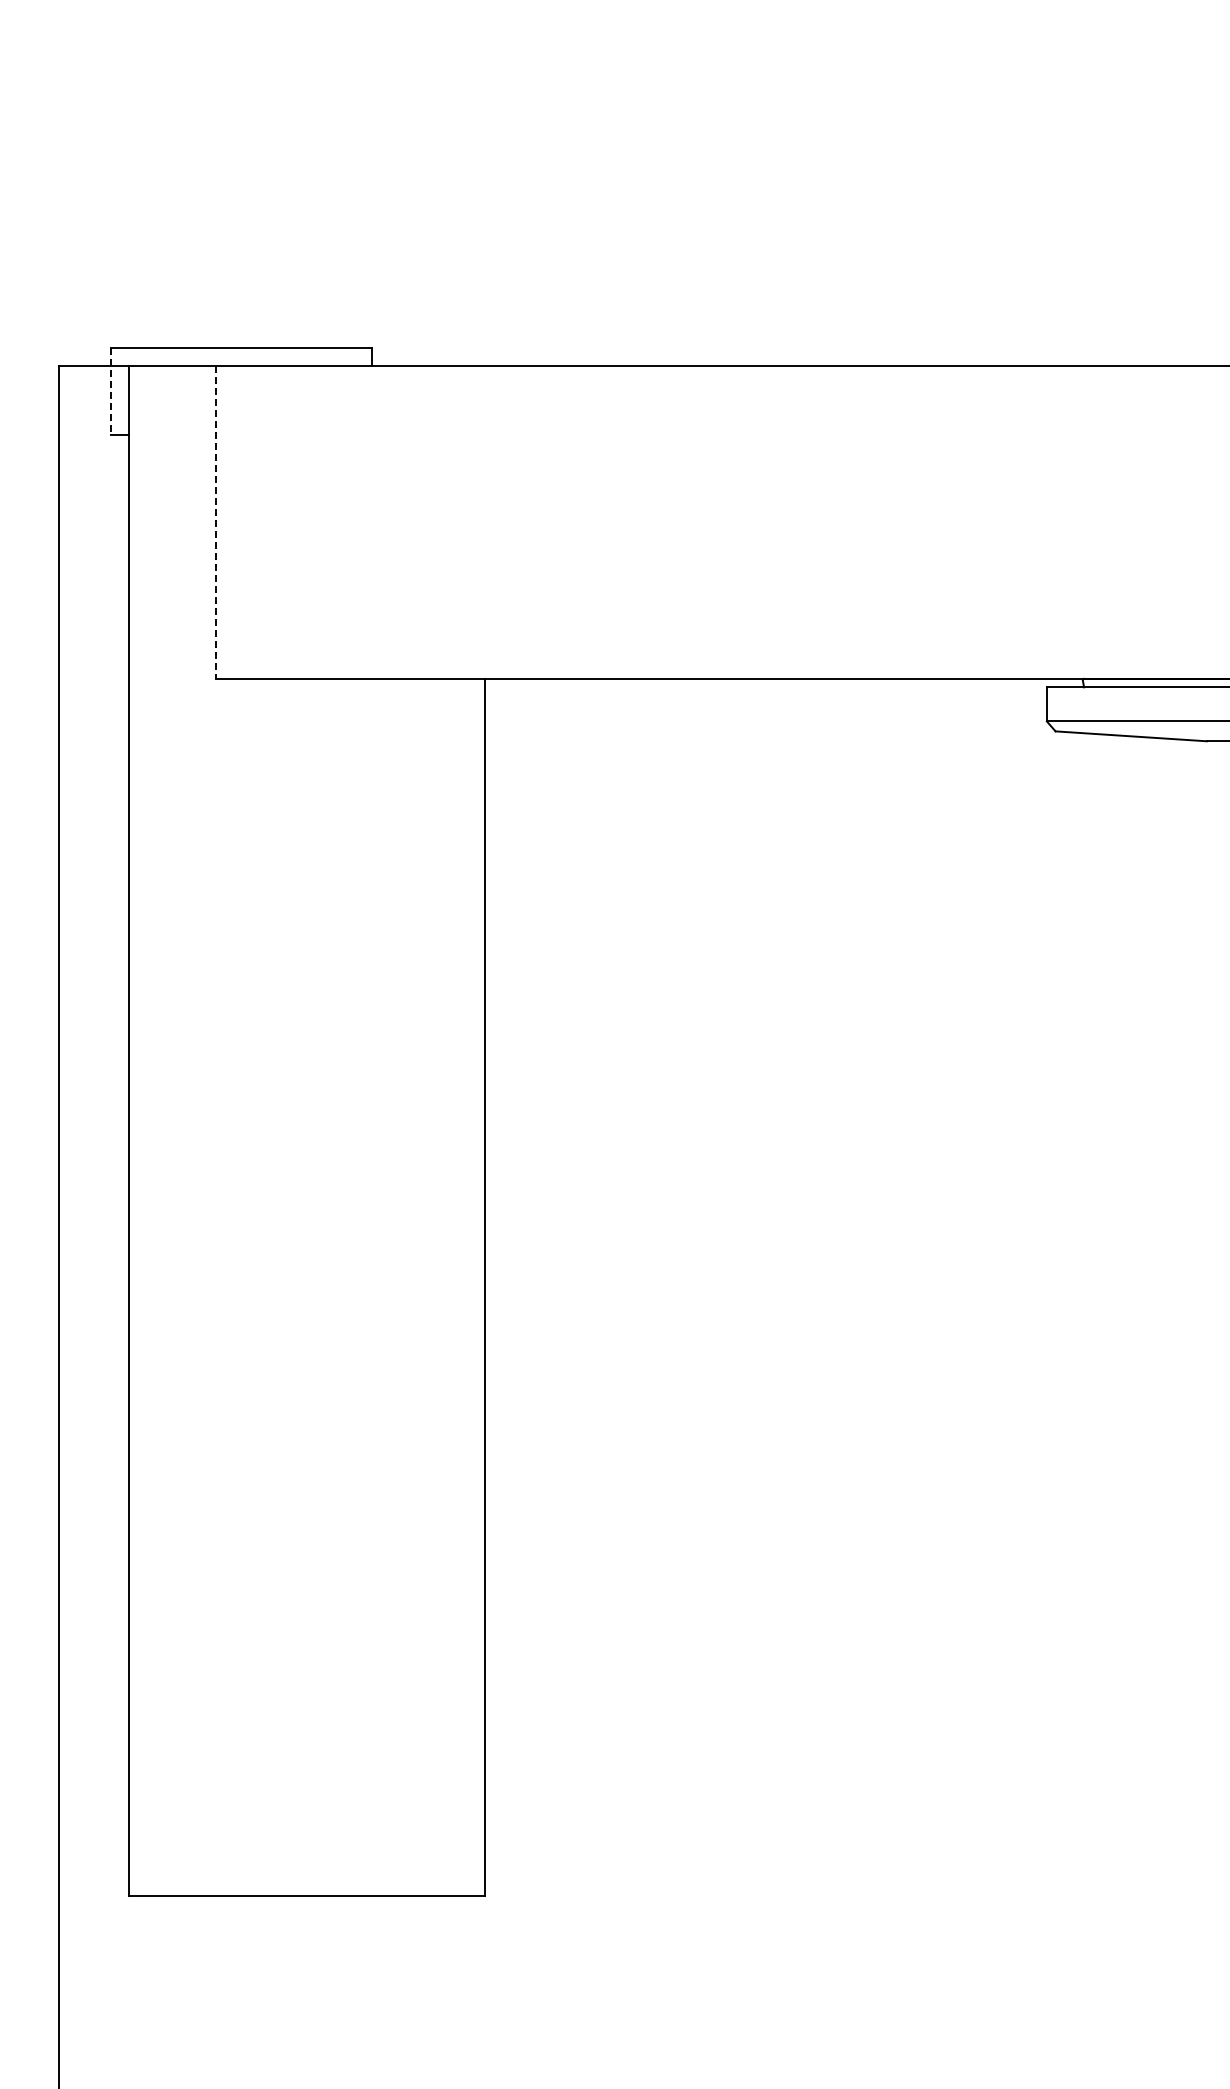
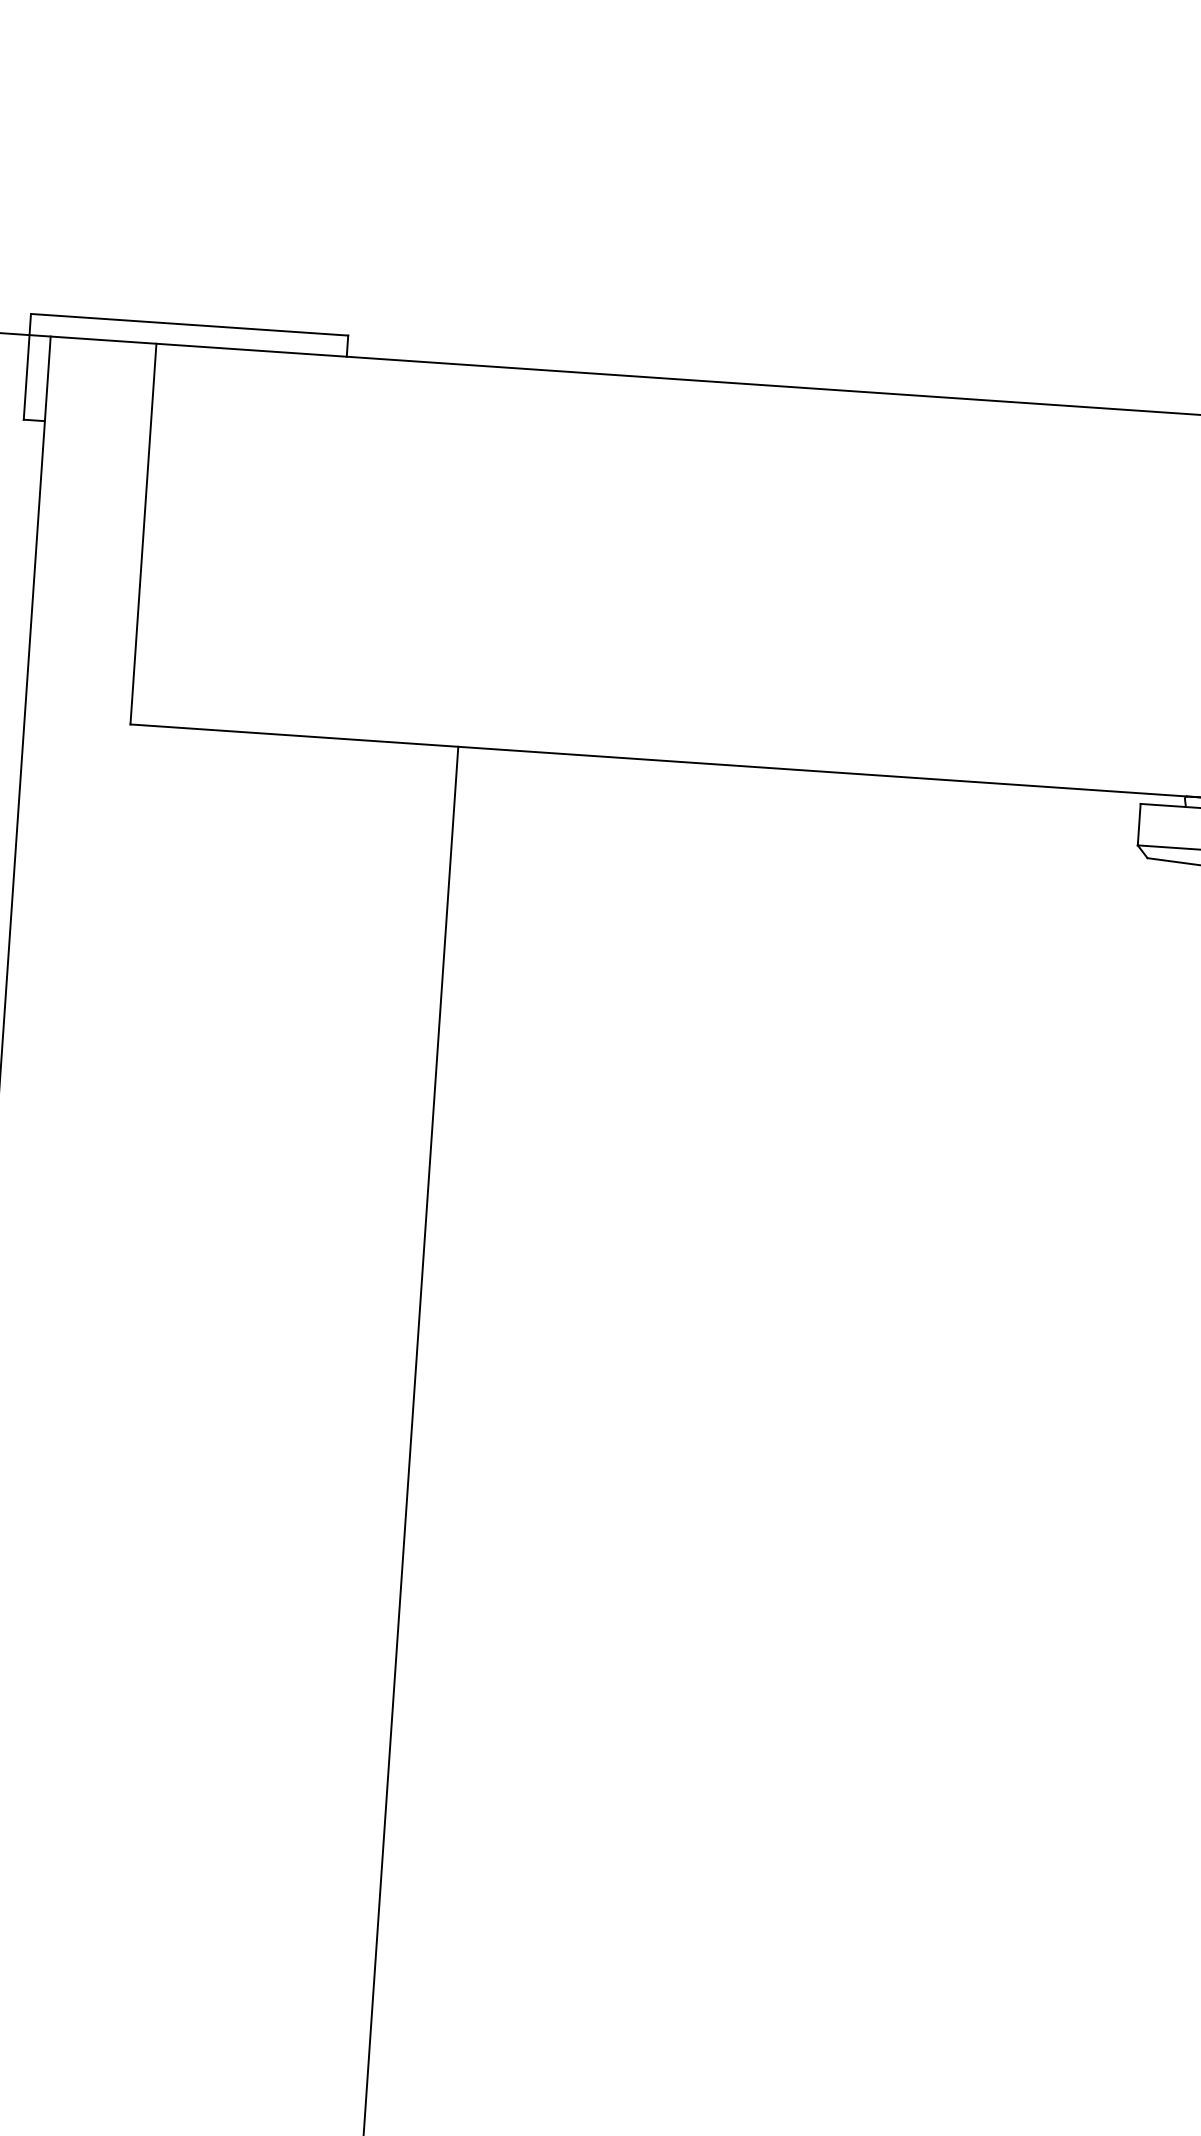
line: (111, 392) -> (27, 367), dashed -> solid
line: (215, 522) -> (143, 534), dashed -> solid

